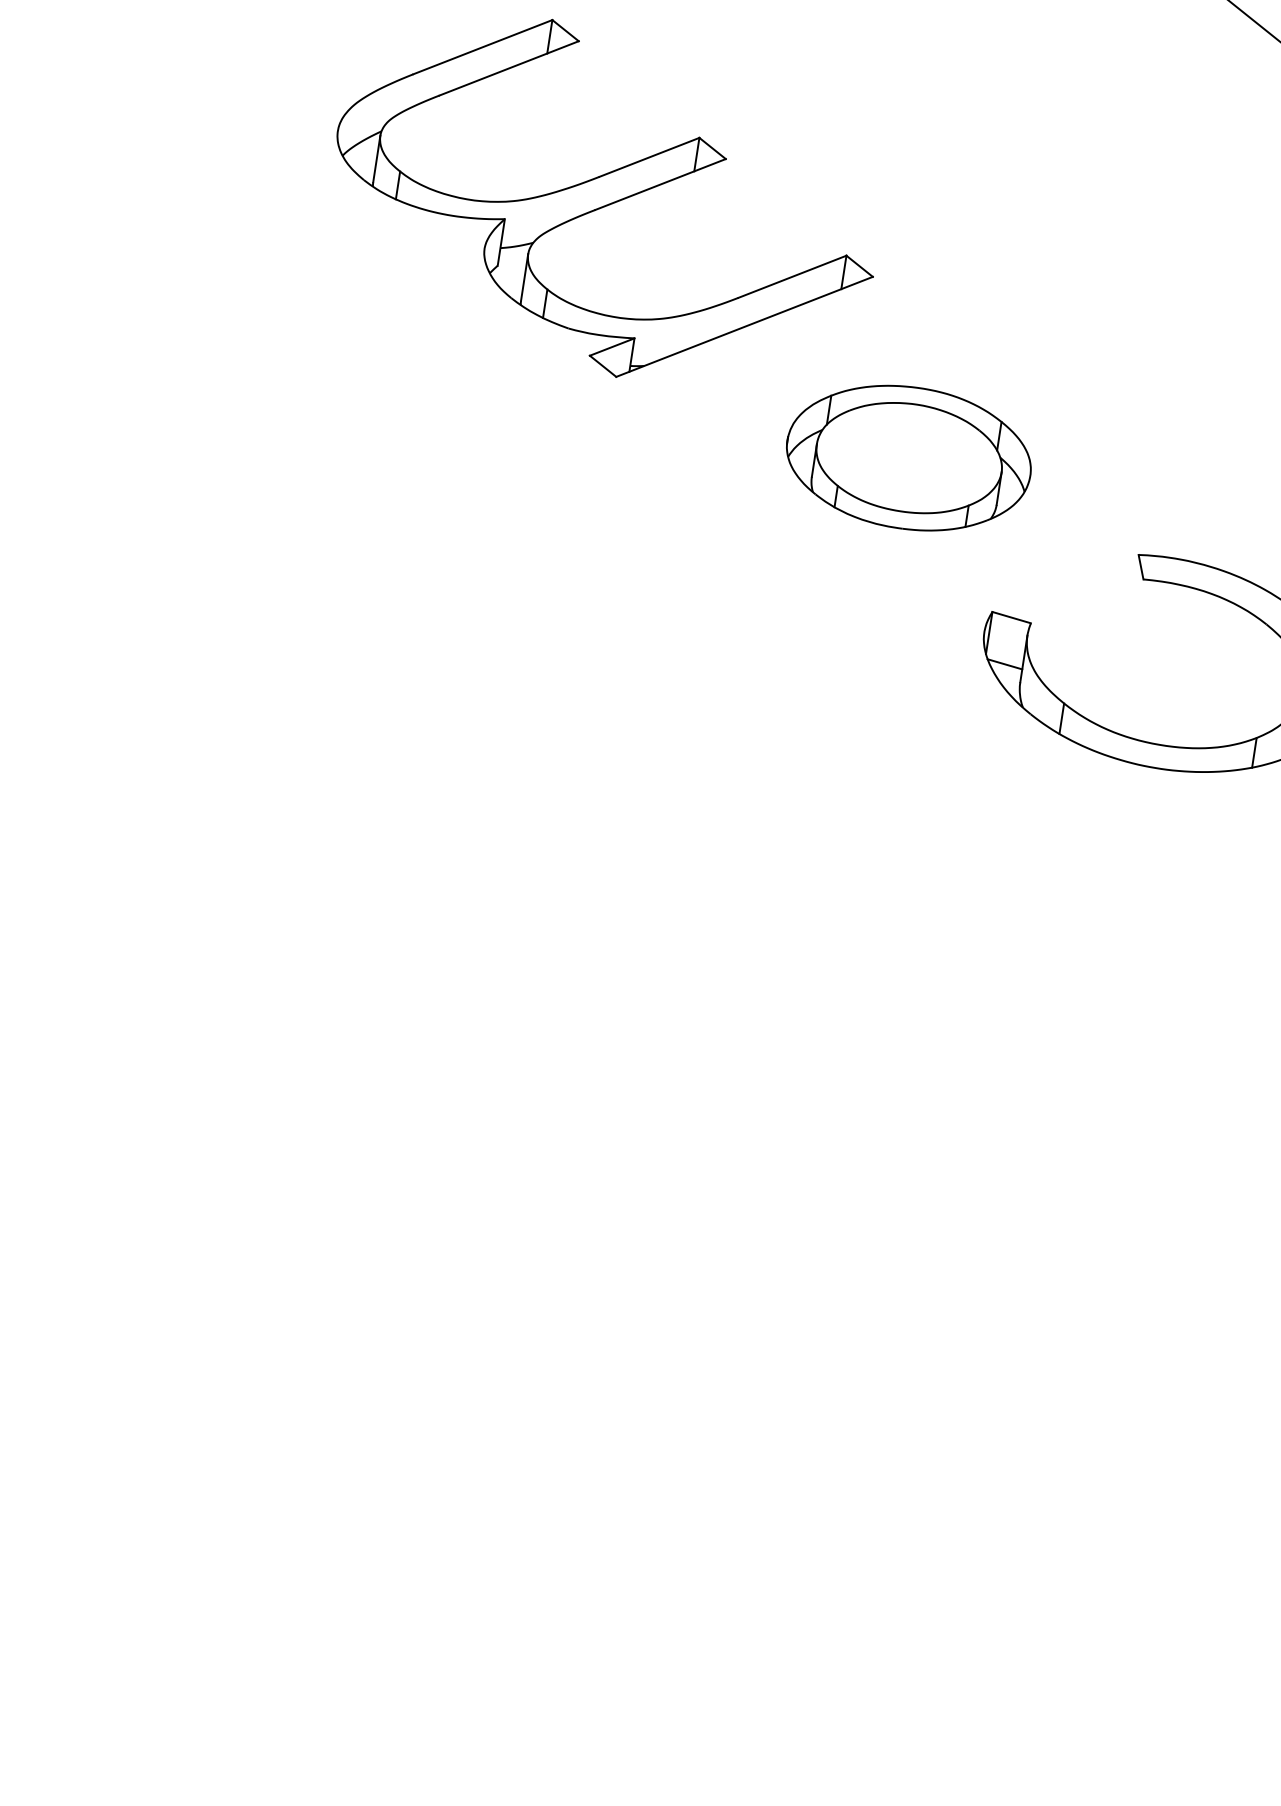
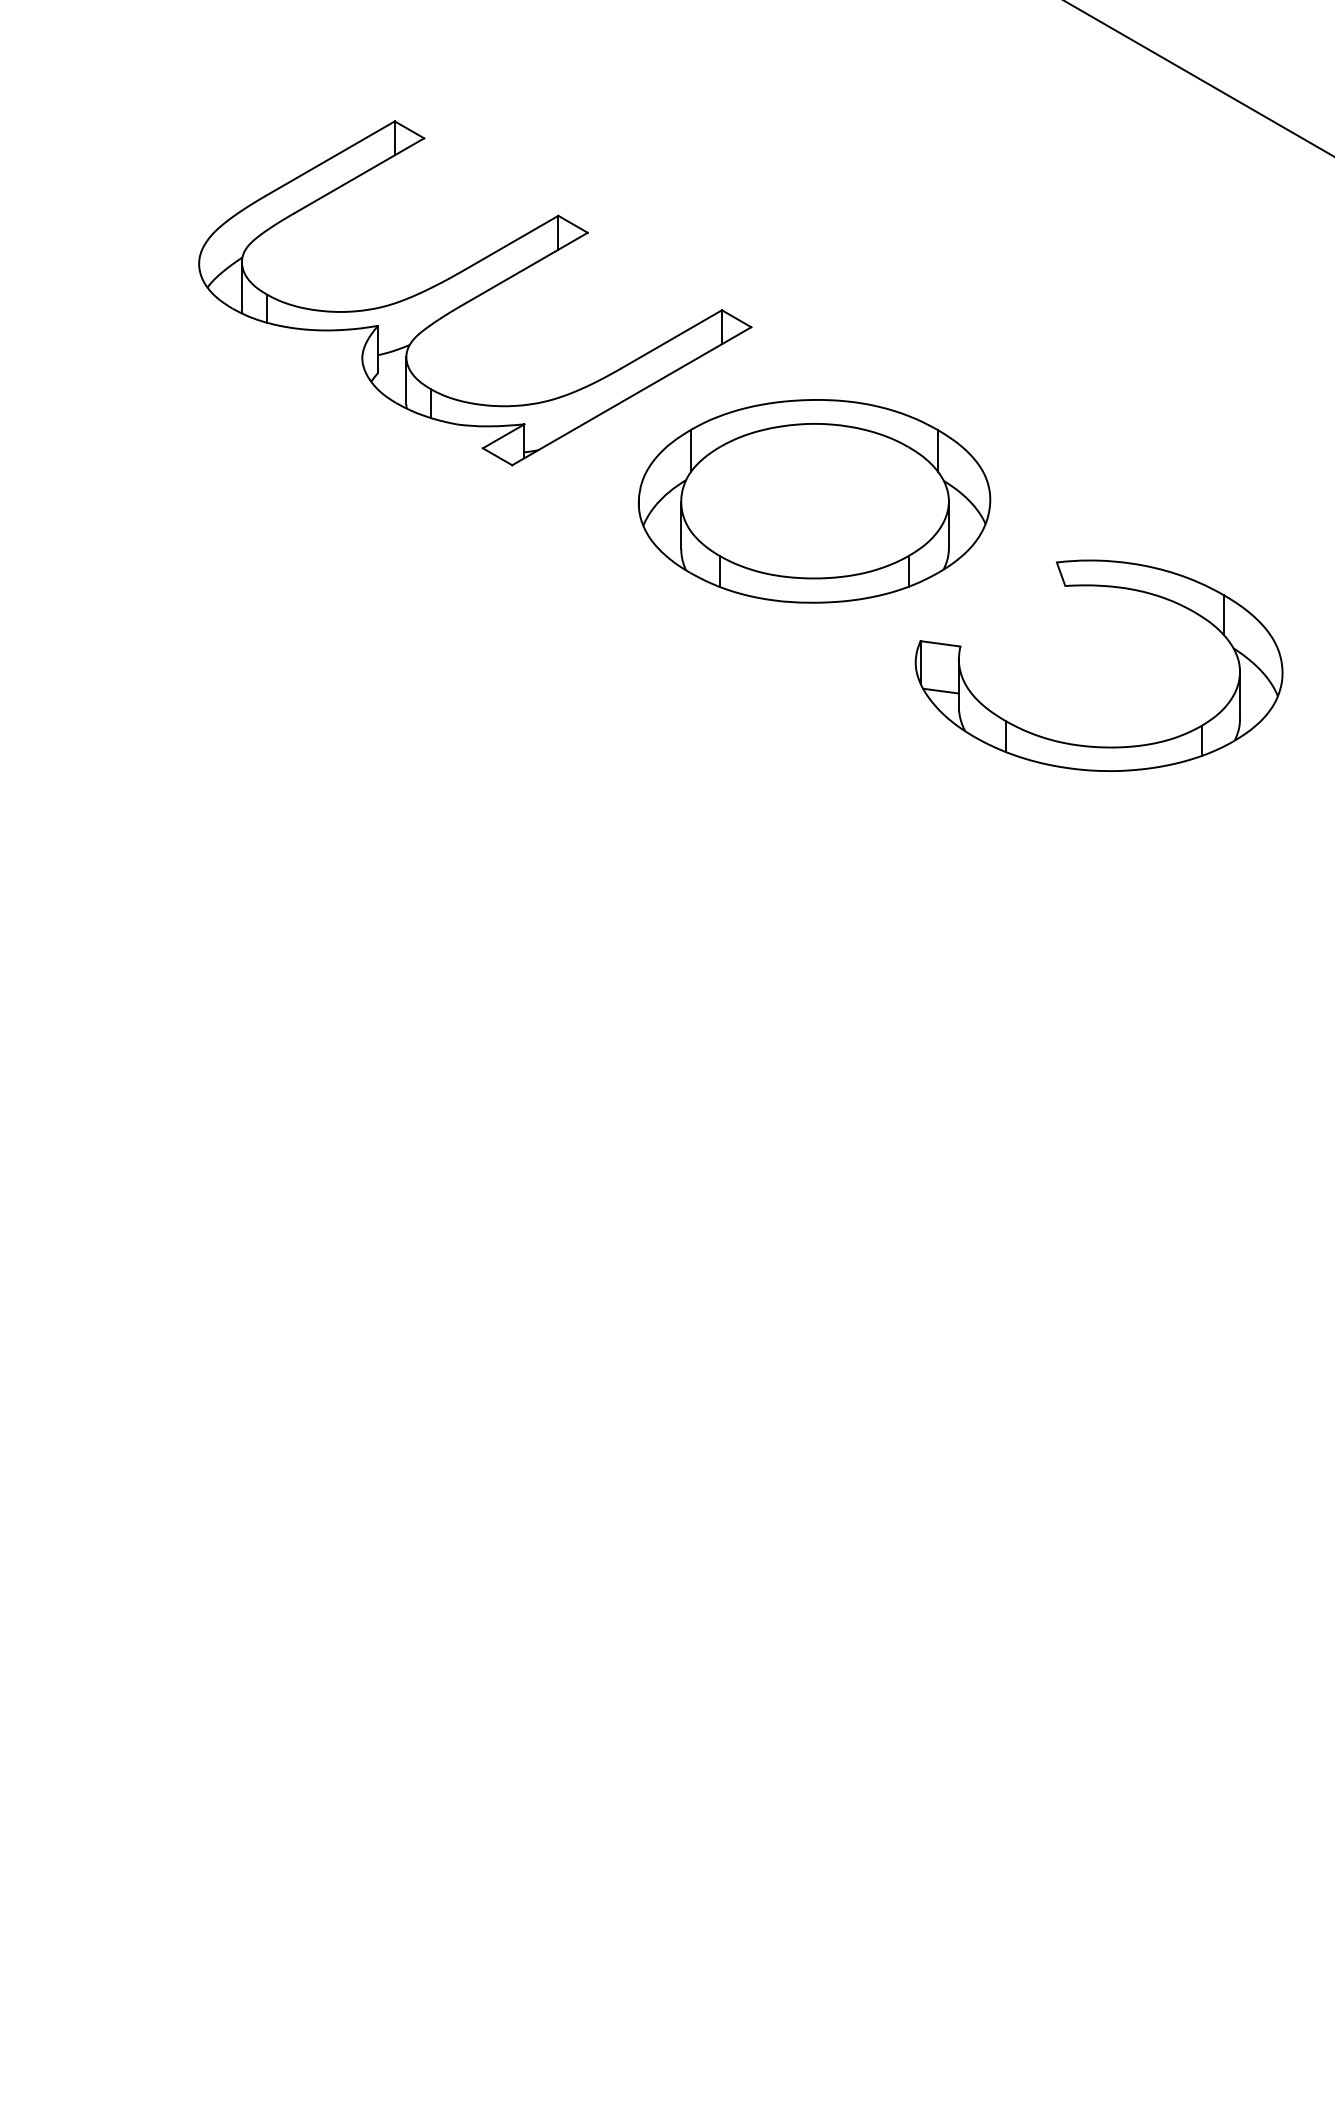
part: (908, 458) -> (814, 501), size x1.43

